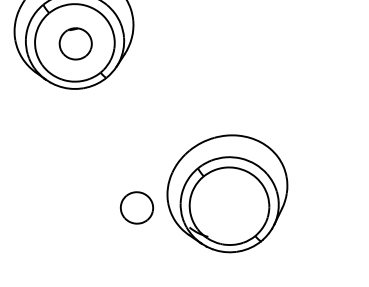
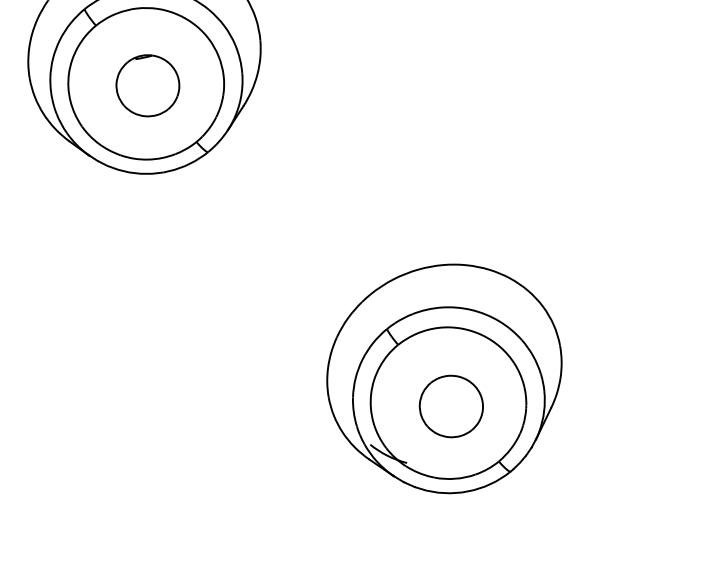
part: (137, 207) -> (452, 405), moved

